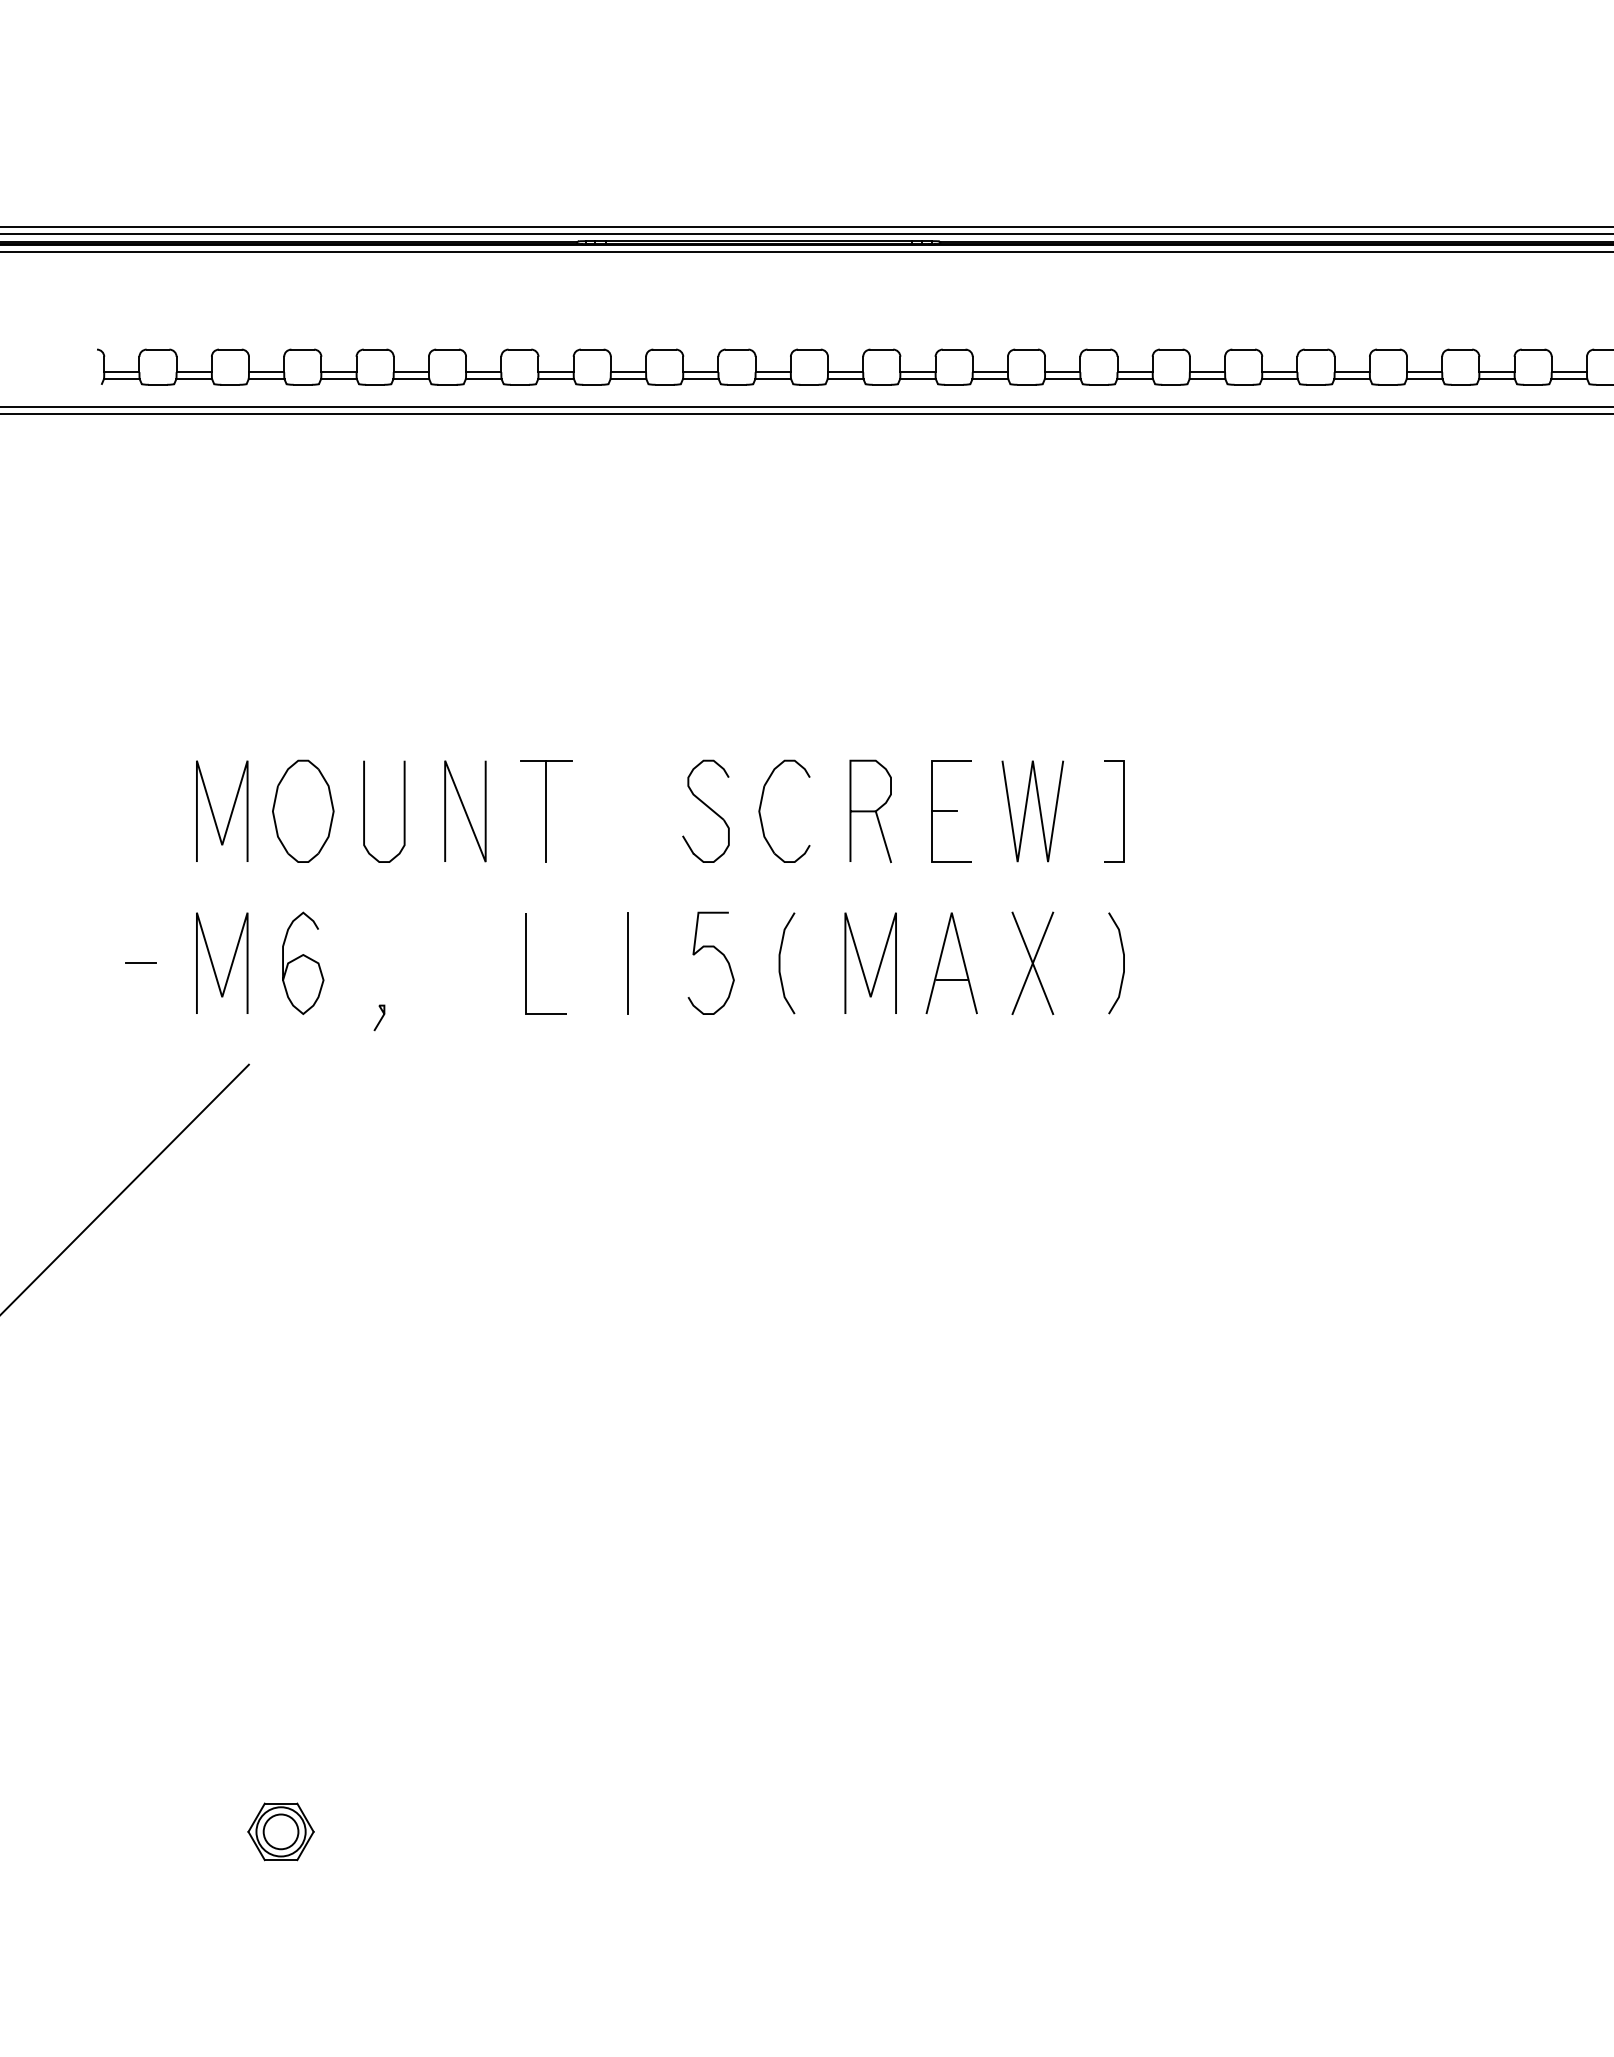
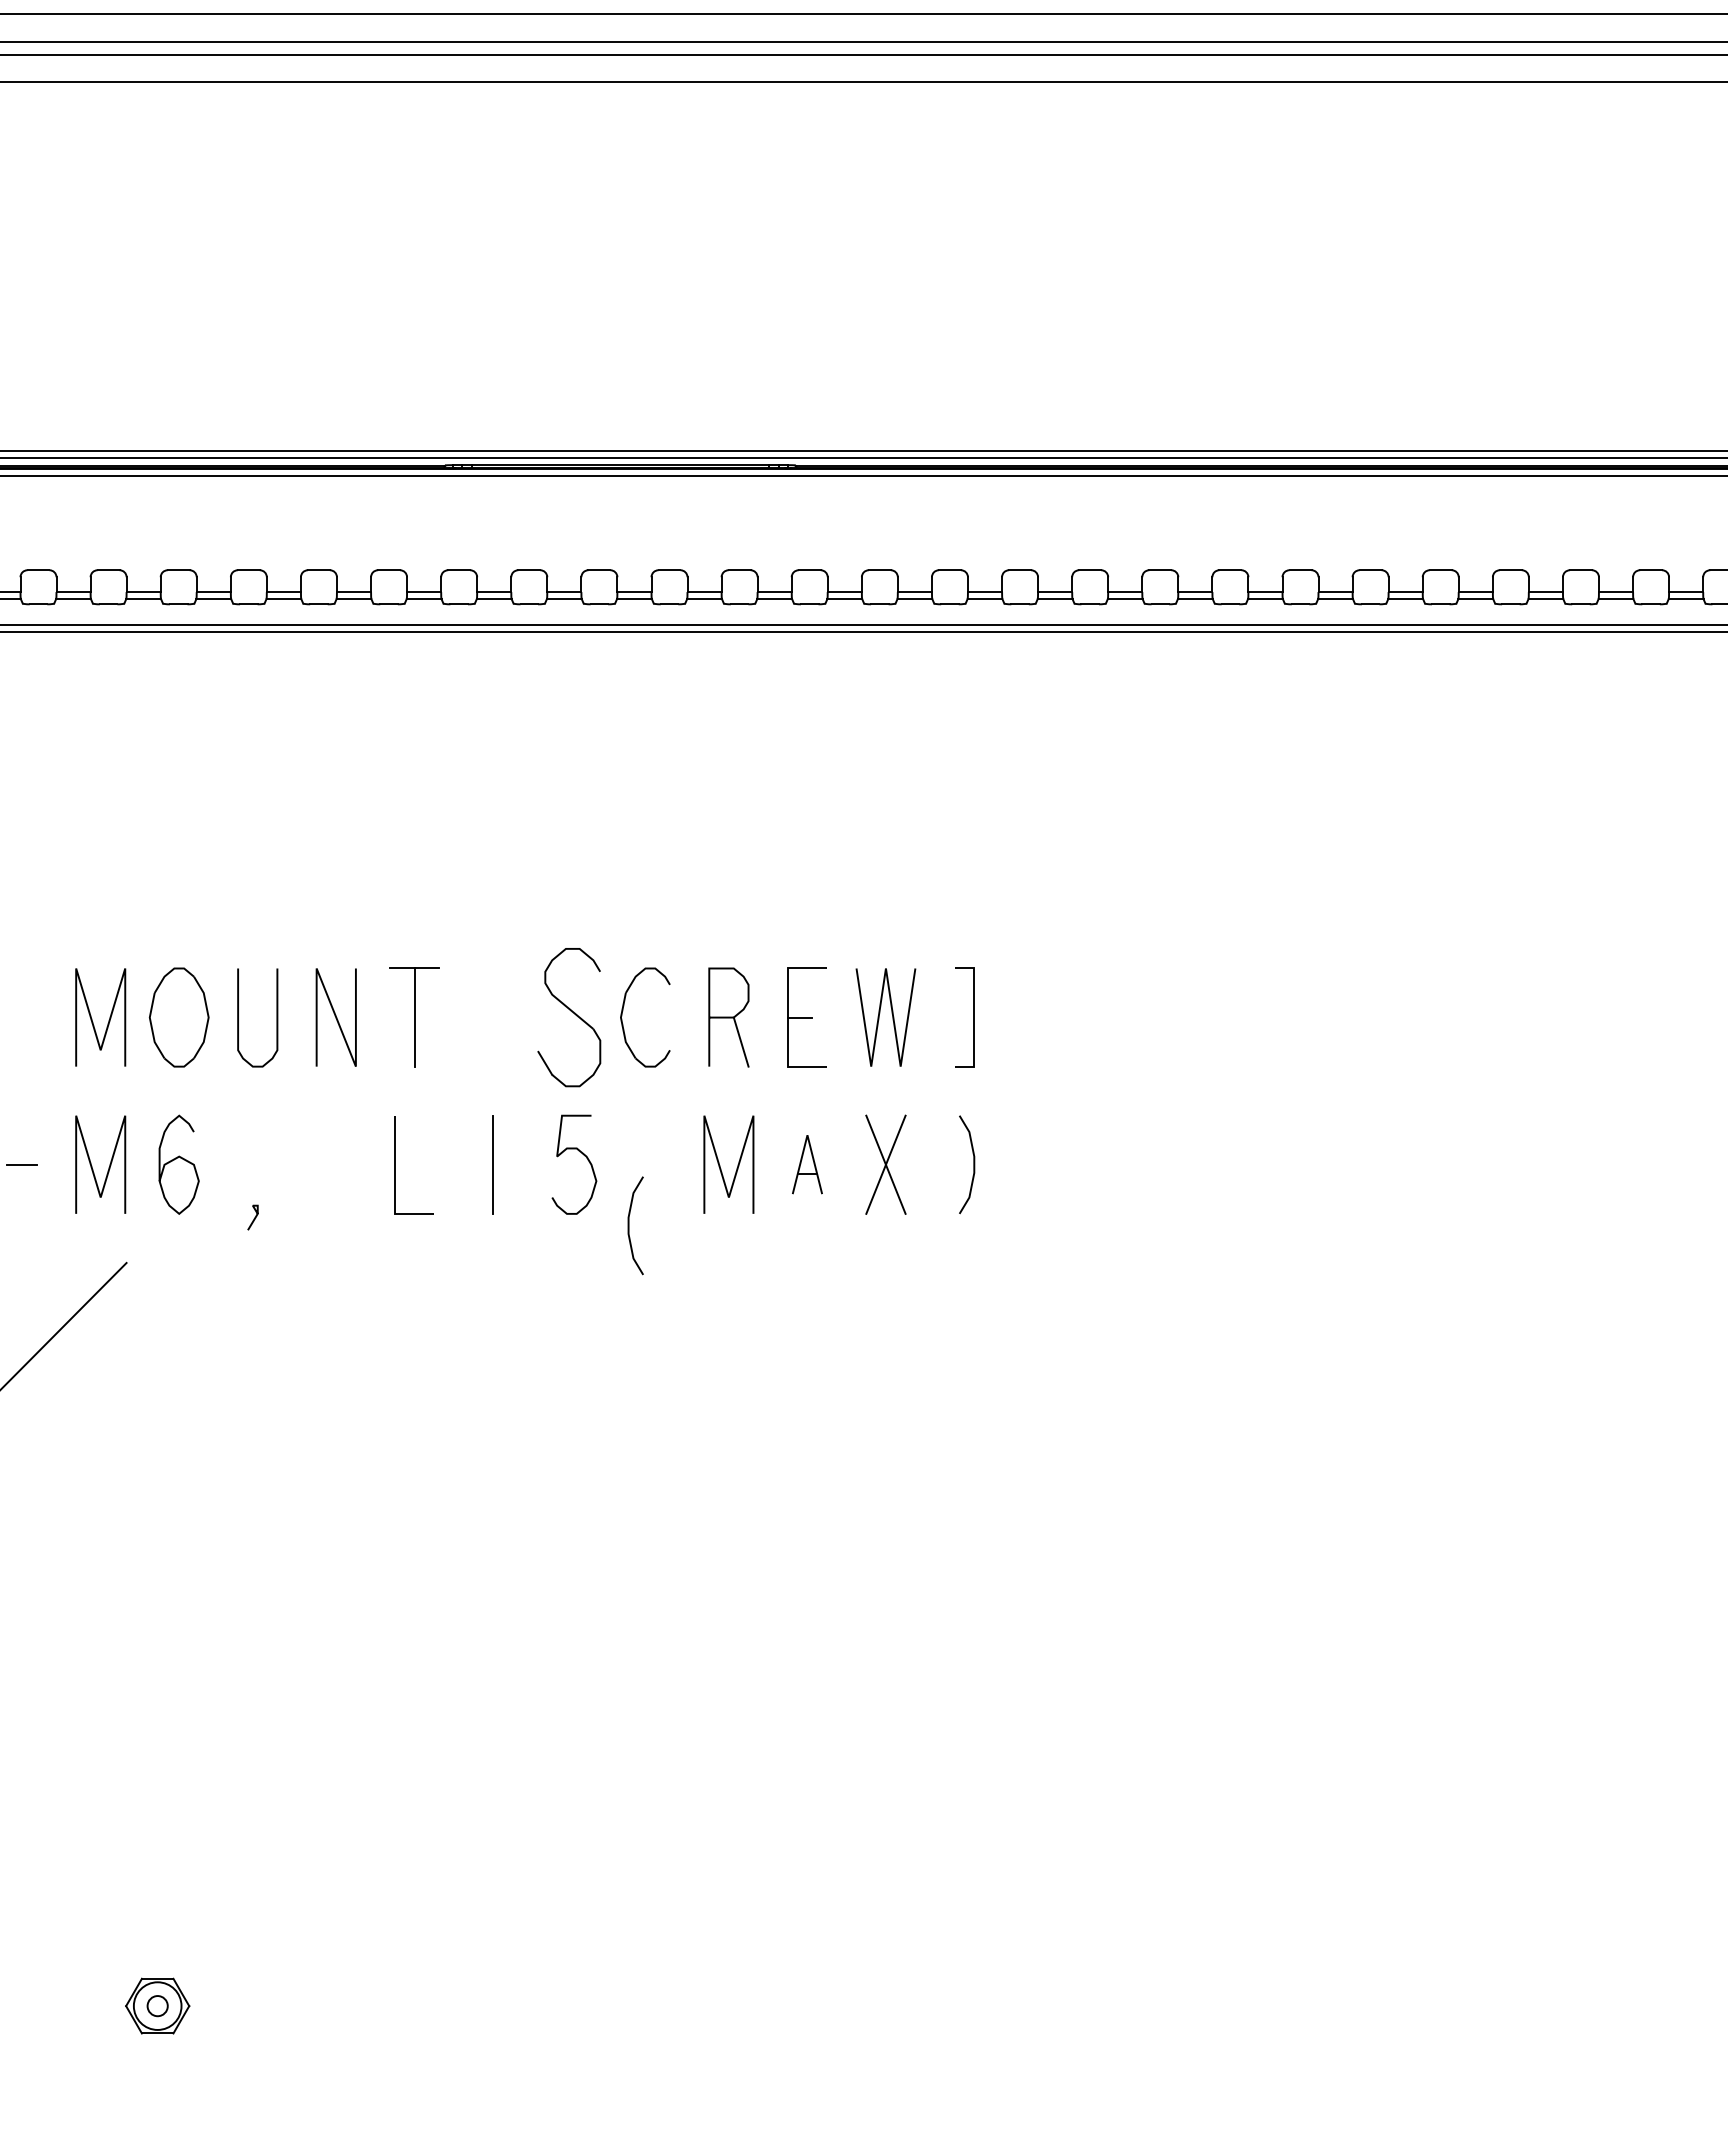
part: (706, 811) -> (569, 1017), size x1.4
curve: (780, 963) -> (629, 1225), moved
part: (951, 963) -> (807, 1164), size x0.6
circle: (280, 1831) -> (157, 2005), size x0.6

